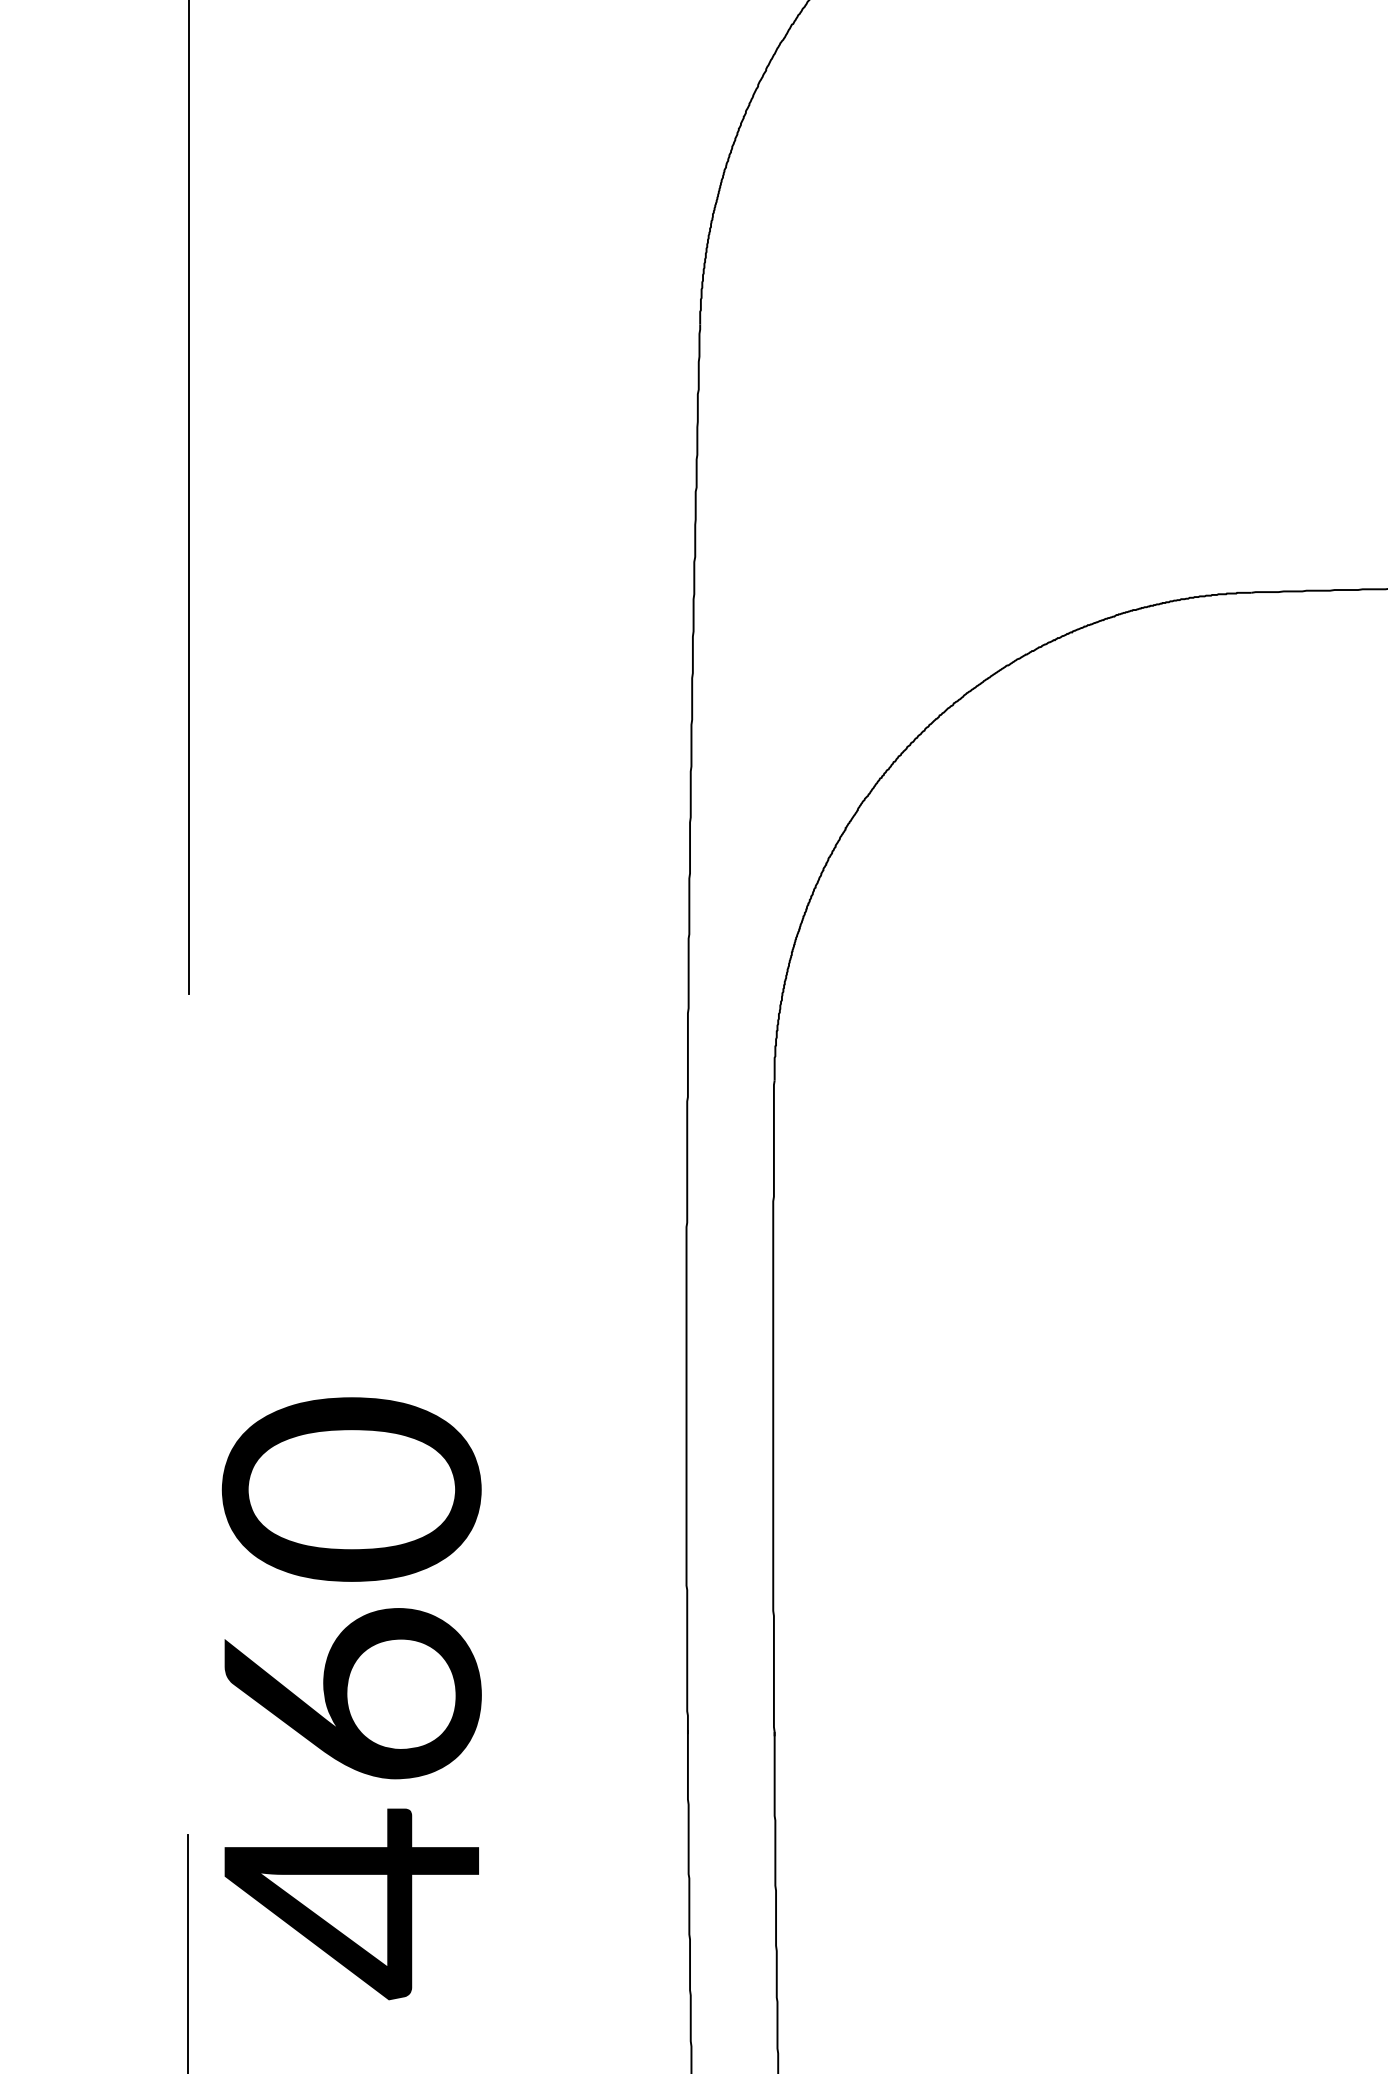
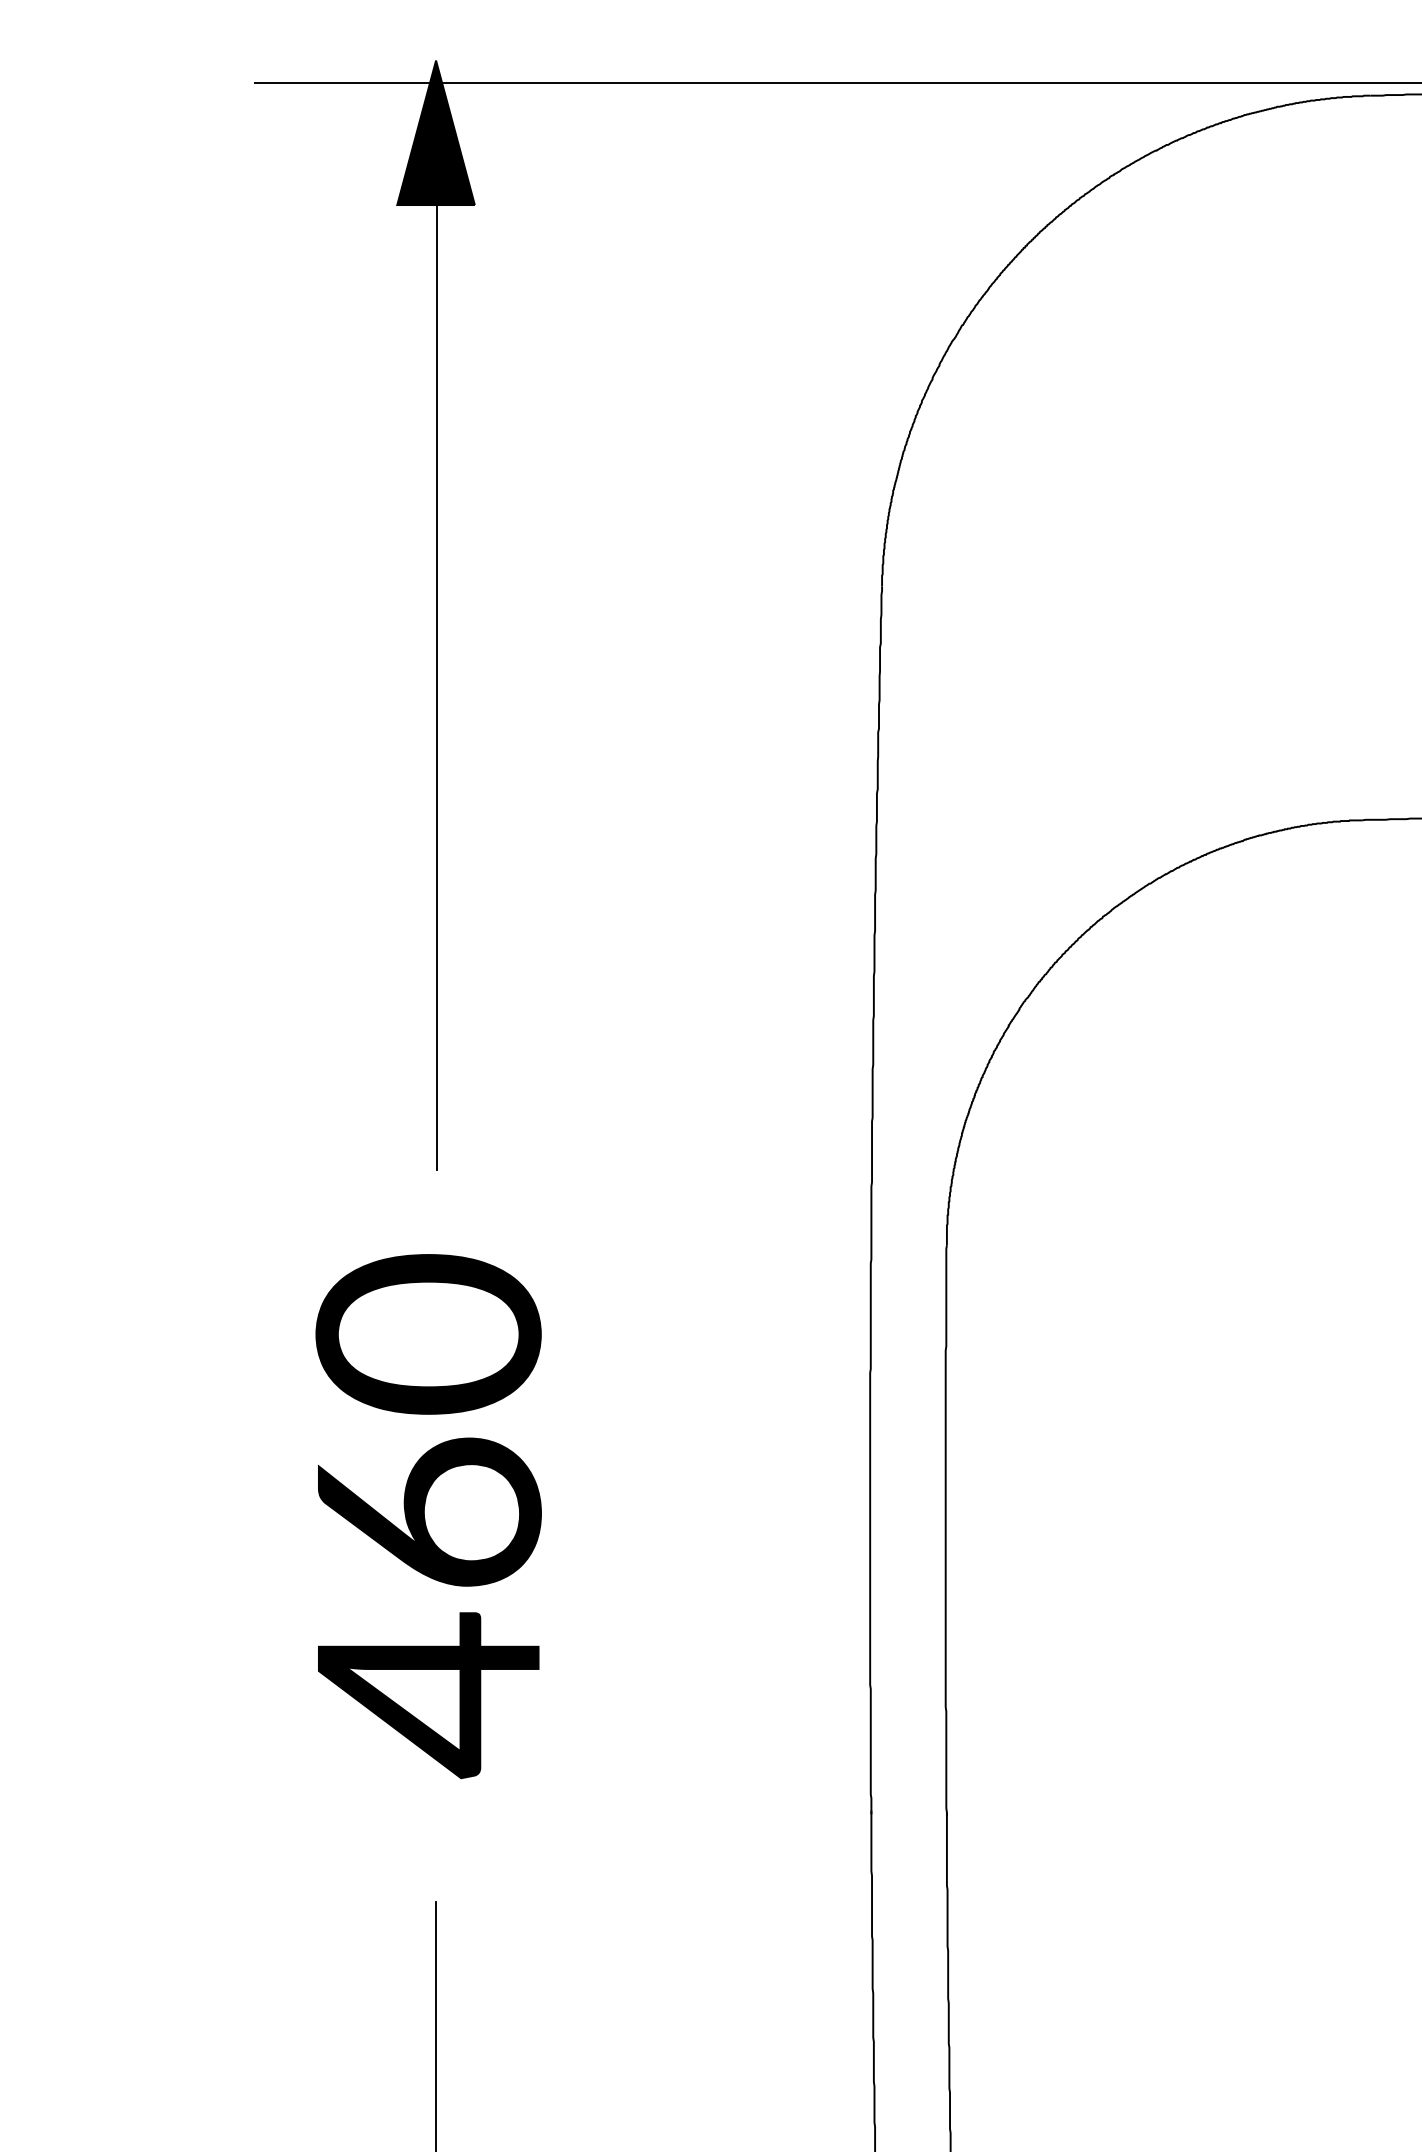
text: (351, 1698) -> (428, 1516), moved

